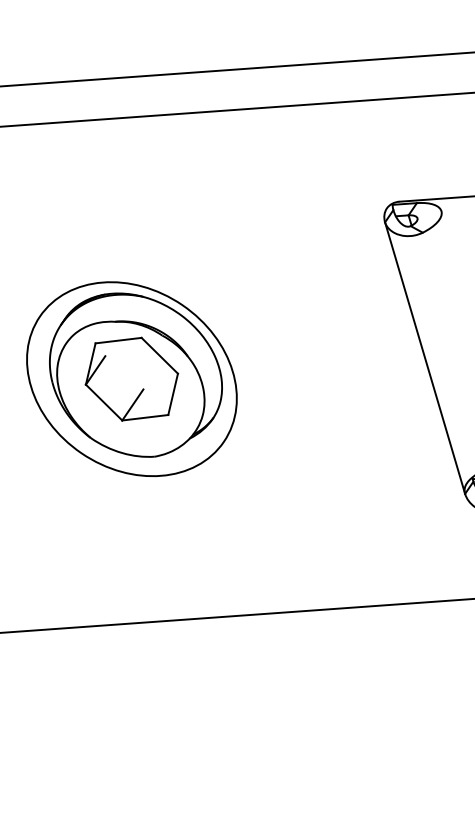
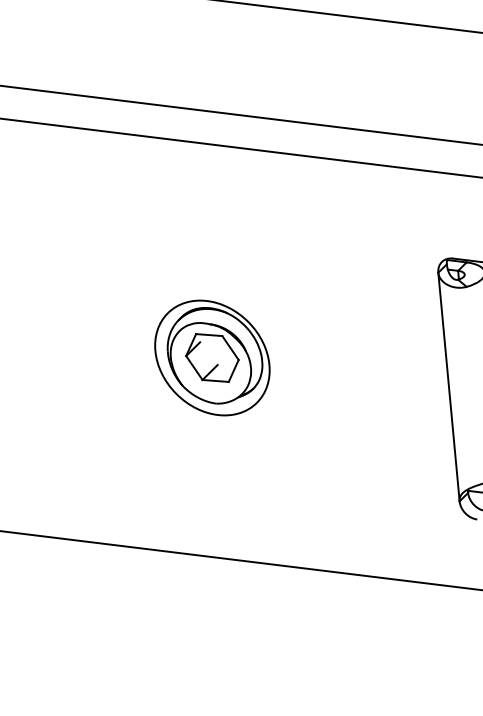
part: (131, 378) -> (212, 357), size x0.7

